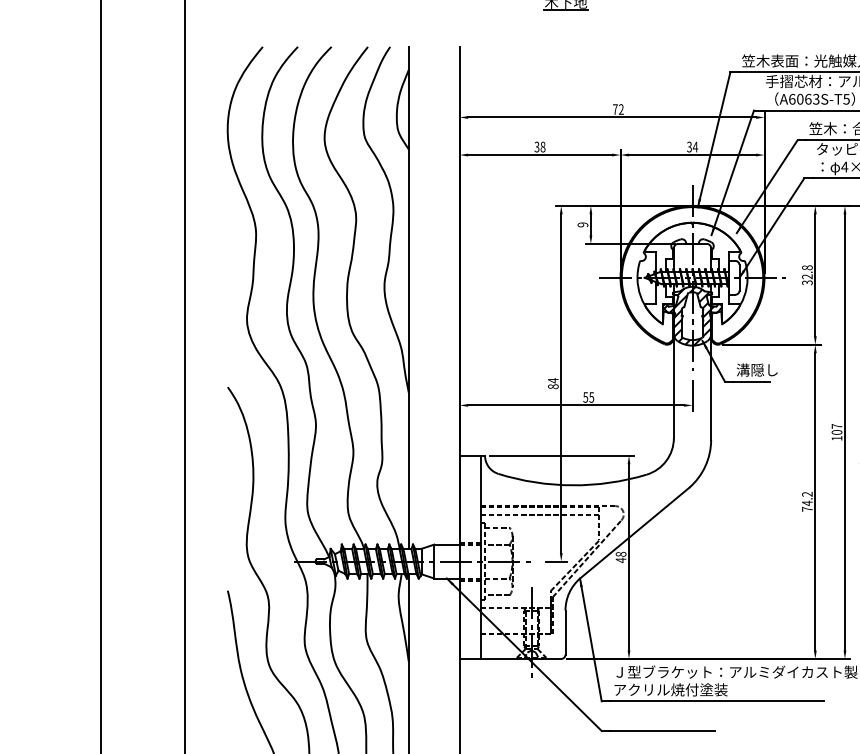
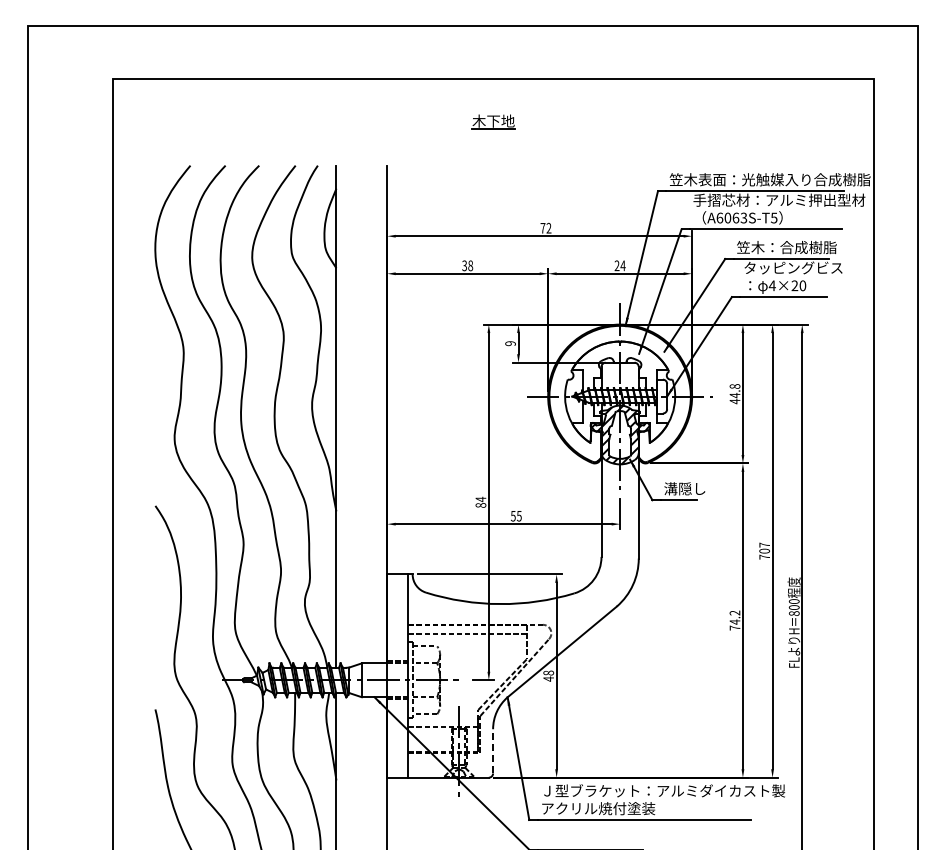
text: (688, 147) -> (616, 266), 34 -> 24
text: (806, 279) -> (734, 398), 32.8 -> 44.8
text: (836, 437) -> (764, 556), 107 -> 707
line: (565, 631) -> (493, 750), solid -> dashed

